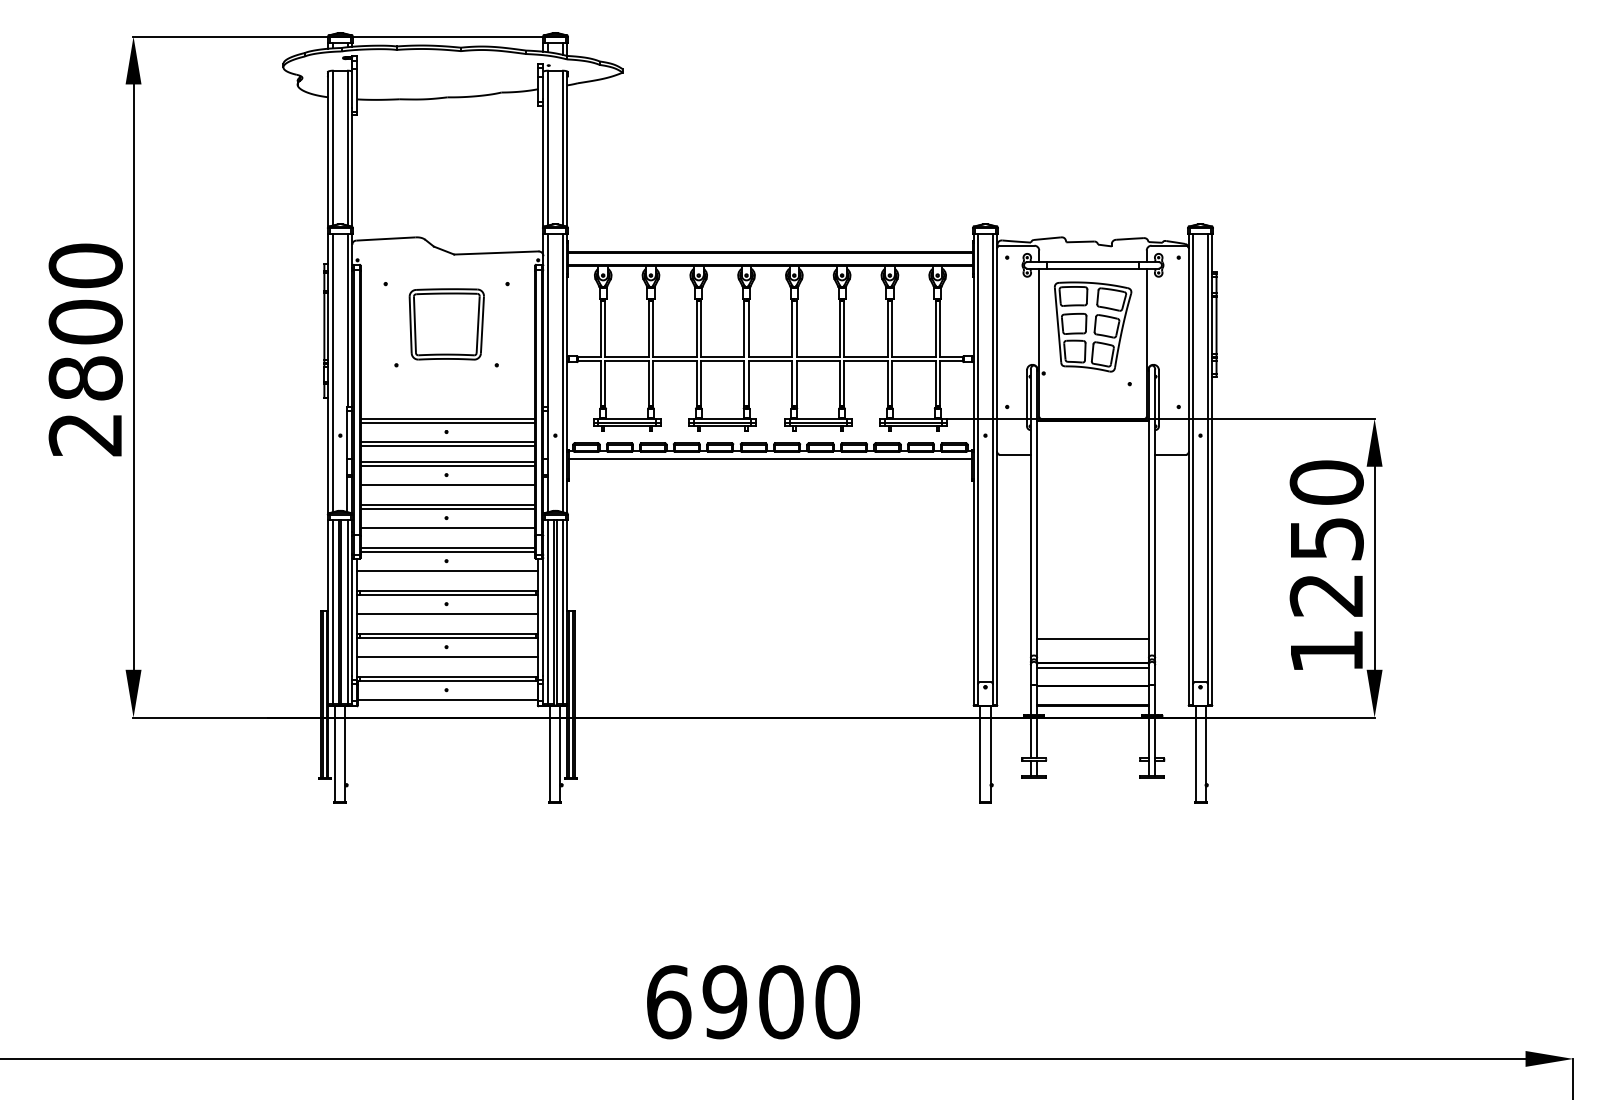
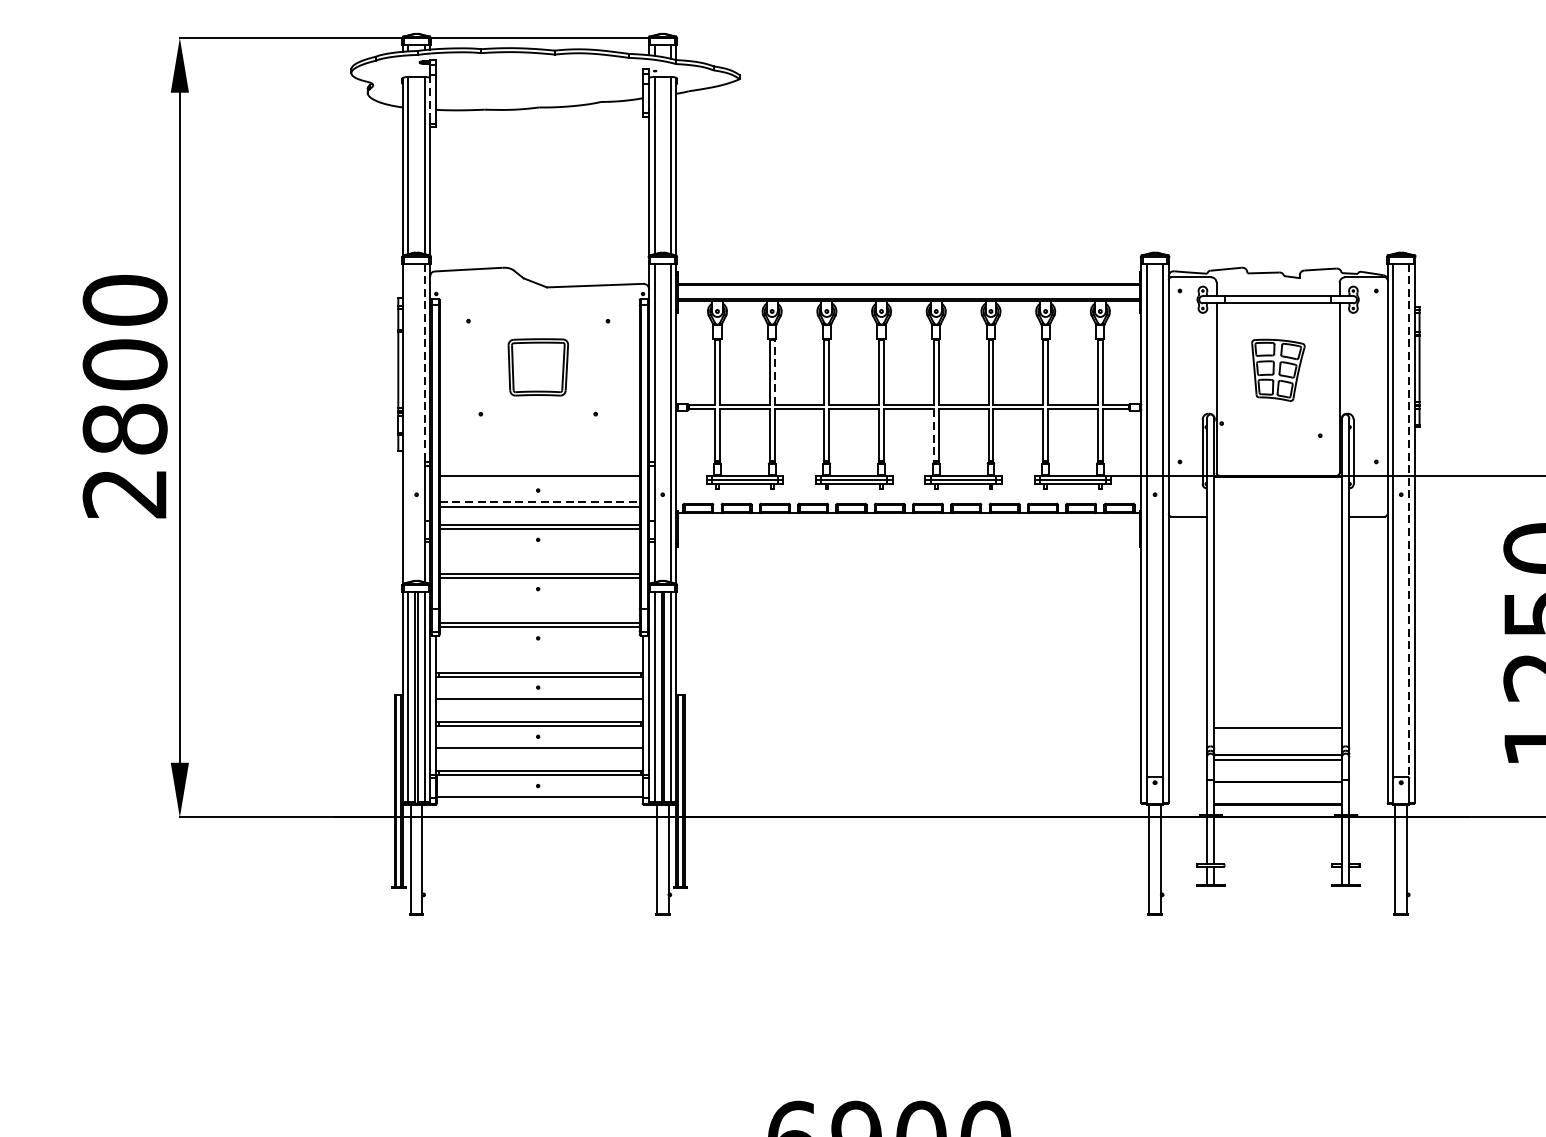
line: (352, 89) -> (430, 98), solid -> dashed
line: (347, 320) -> (424, 362), solid -> dashed
part: (446, 324) -> (538, 367), size x0.7
part: (1093, 326) -> (1278, 369), size x0.6
line: (653, 328) -> (775, 372), solid -> dashed
line: (333, 372) -> (408, 422), removed
line: (792, 383) -> (934, 435), solid -> dashed
line: (447, 422) -> (539, 479), removed
line: (448, 441) -> (540, 501), solid -> dashed
line: (770, 458) -> (908, 520), removed
line: (1207, 458) -> (1409, 520), solid -> dashed
line: (447, 484) -> (539, 550), removed
line: (447, 527) -> (539, 599), removed
line: (447, 570) -> (539, 649), removed

